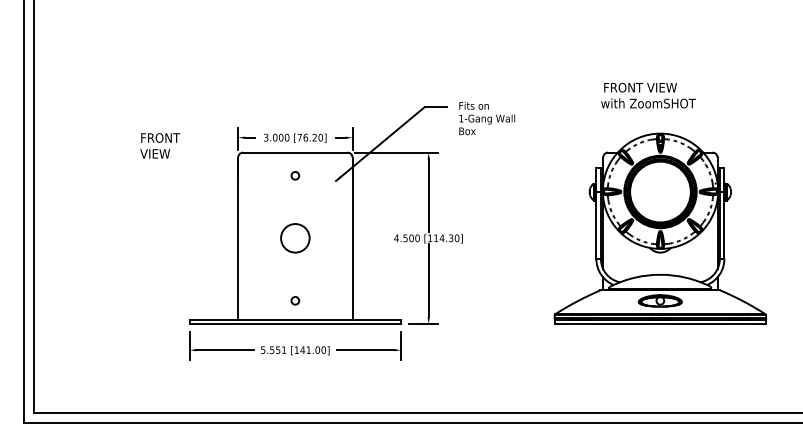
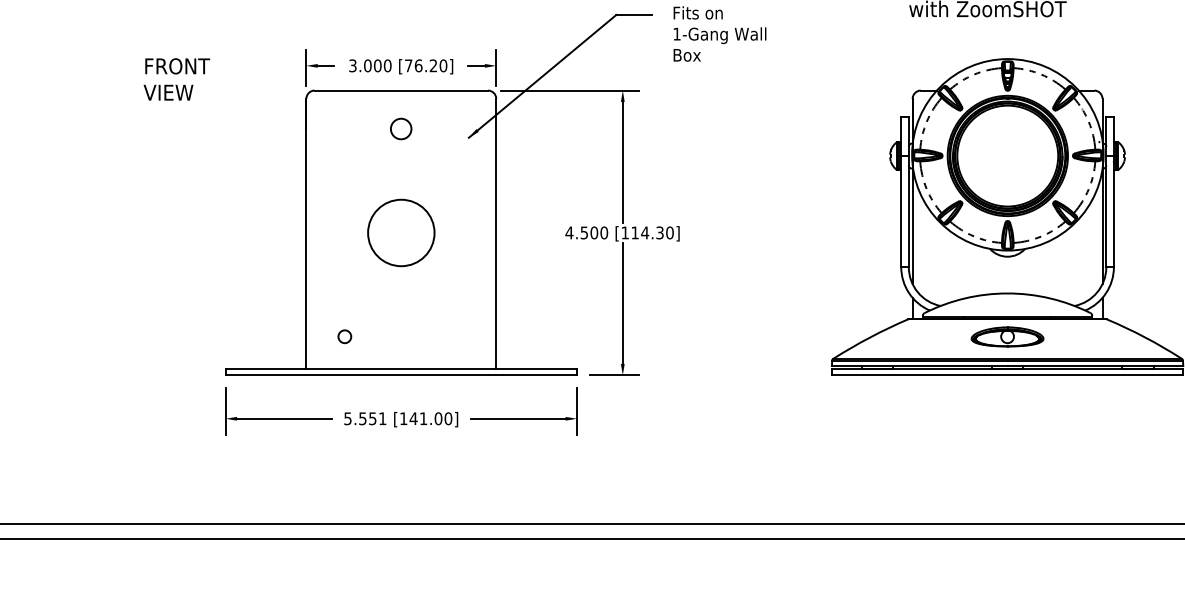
circle: (295, 175) -> (401, 128), size x1.6
circle: (295, 238) -> (401, 233), size x1.4
circle: (295, 300) -> (345, 336), moved

